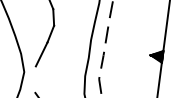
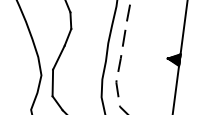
line: (35, 79) -> (52, 82), added

